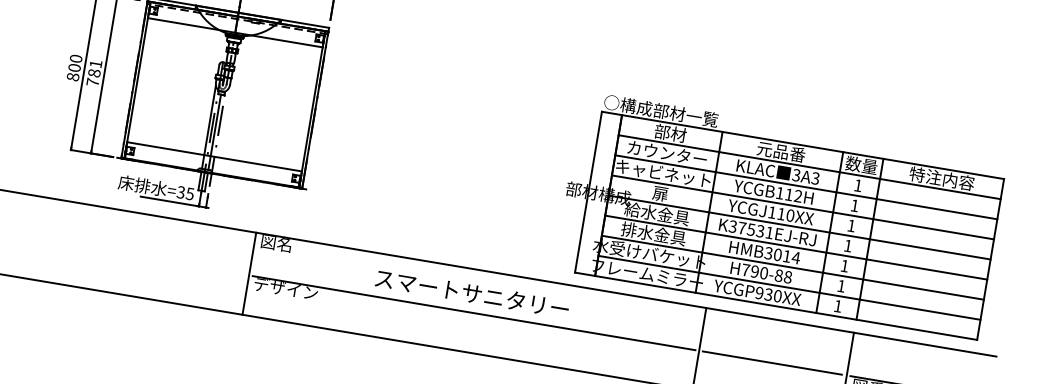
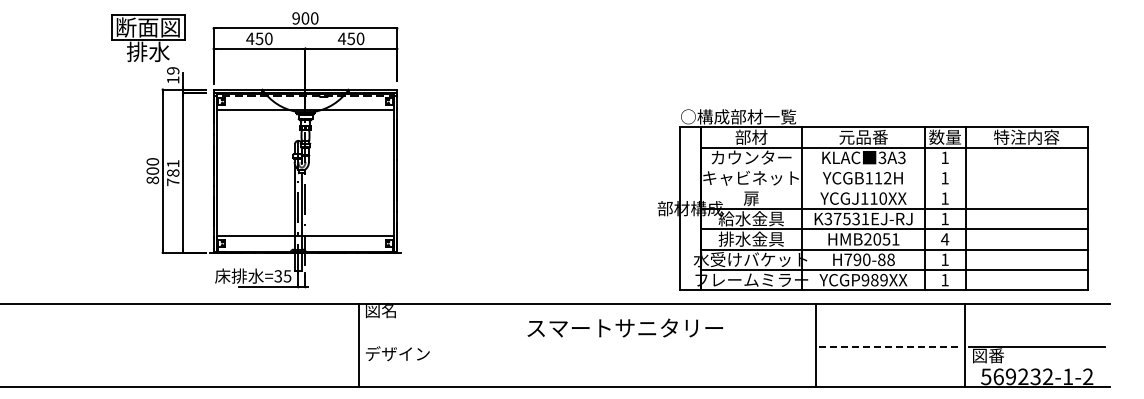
line: (805, 187) -> (893, 168), removed
line: (802, 207) -> (893, 188), removed
text: (782, 255) -> (881, 239), HMB3014 -> HMB2051
text: (844, 266) -> (944, 239), 1 -> 4
text: (471, 292) -> (624, 327), moved
text: (773, 295) -> (879, 280), YCGP930XX -> YCGP989XX
line: (473, 313) -> (586, 347), removed
line: (773, 363) -> (890, 347), solid -> dashed

